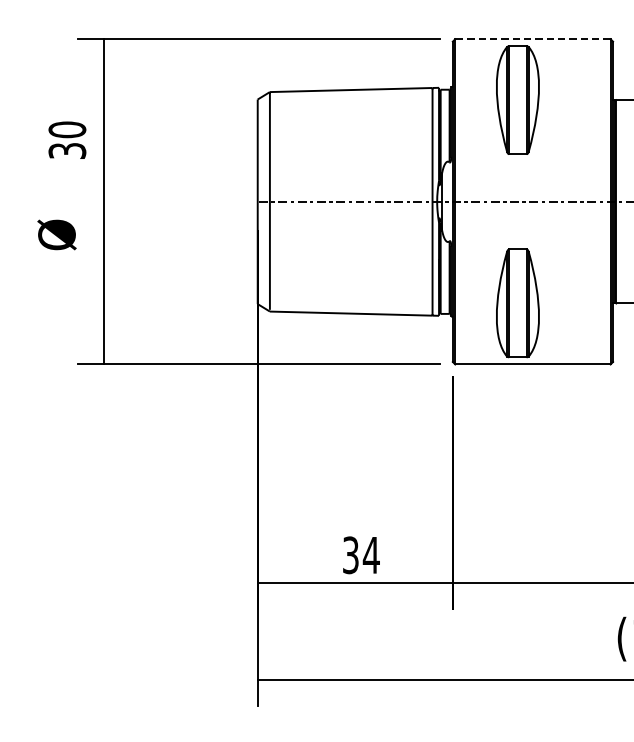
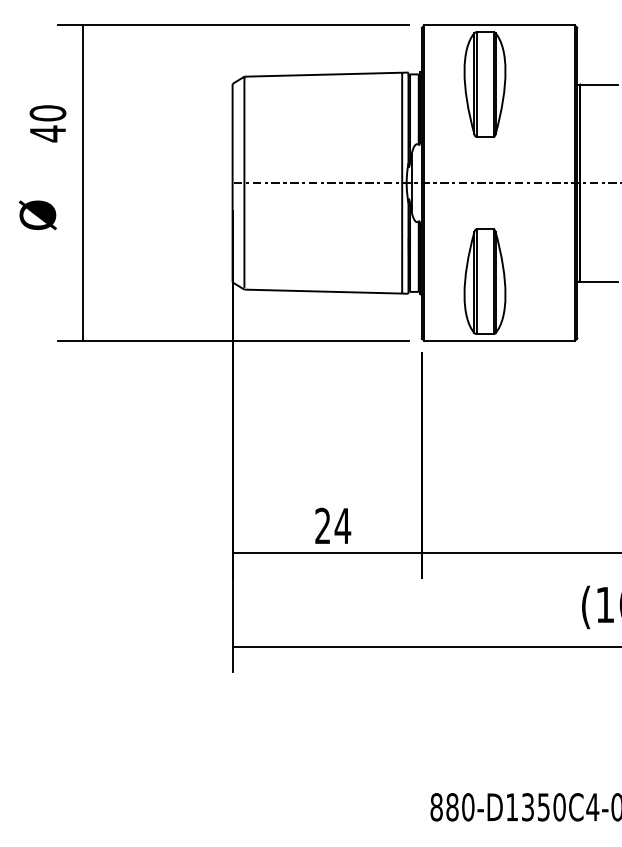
line: (532, 39) -> (499, 25), dashed -> solid
text: (66, 150) -> (47, 133), 30 -> 40
text: (350, 555) -> (322, 526), 34 -> 24

